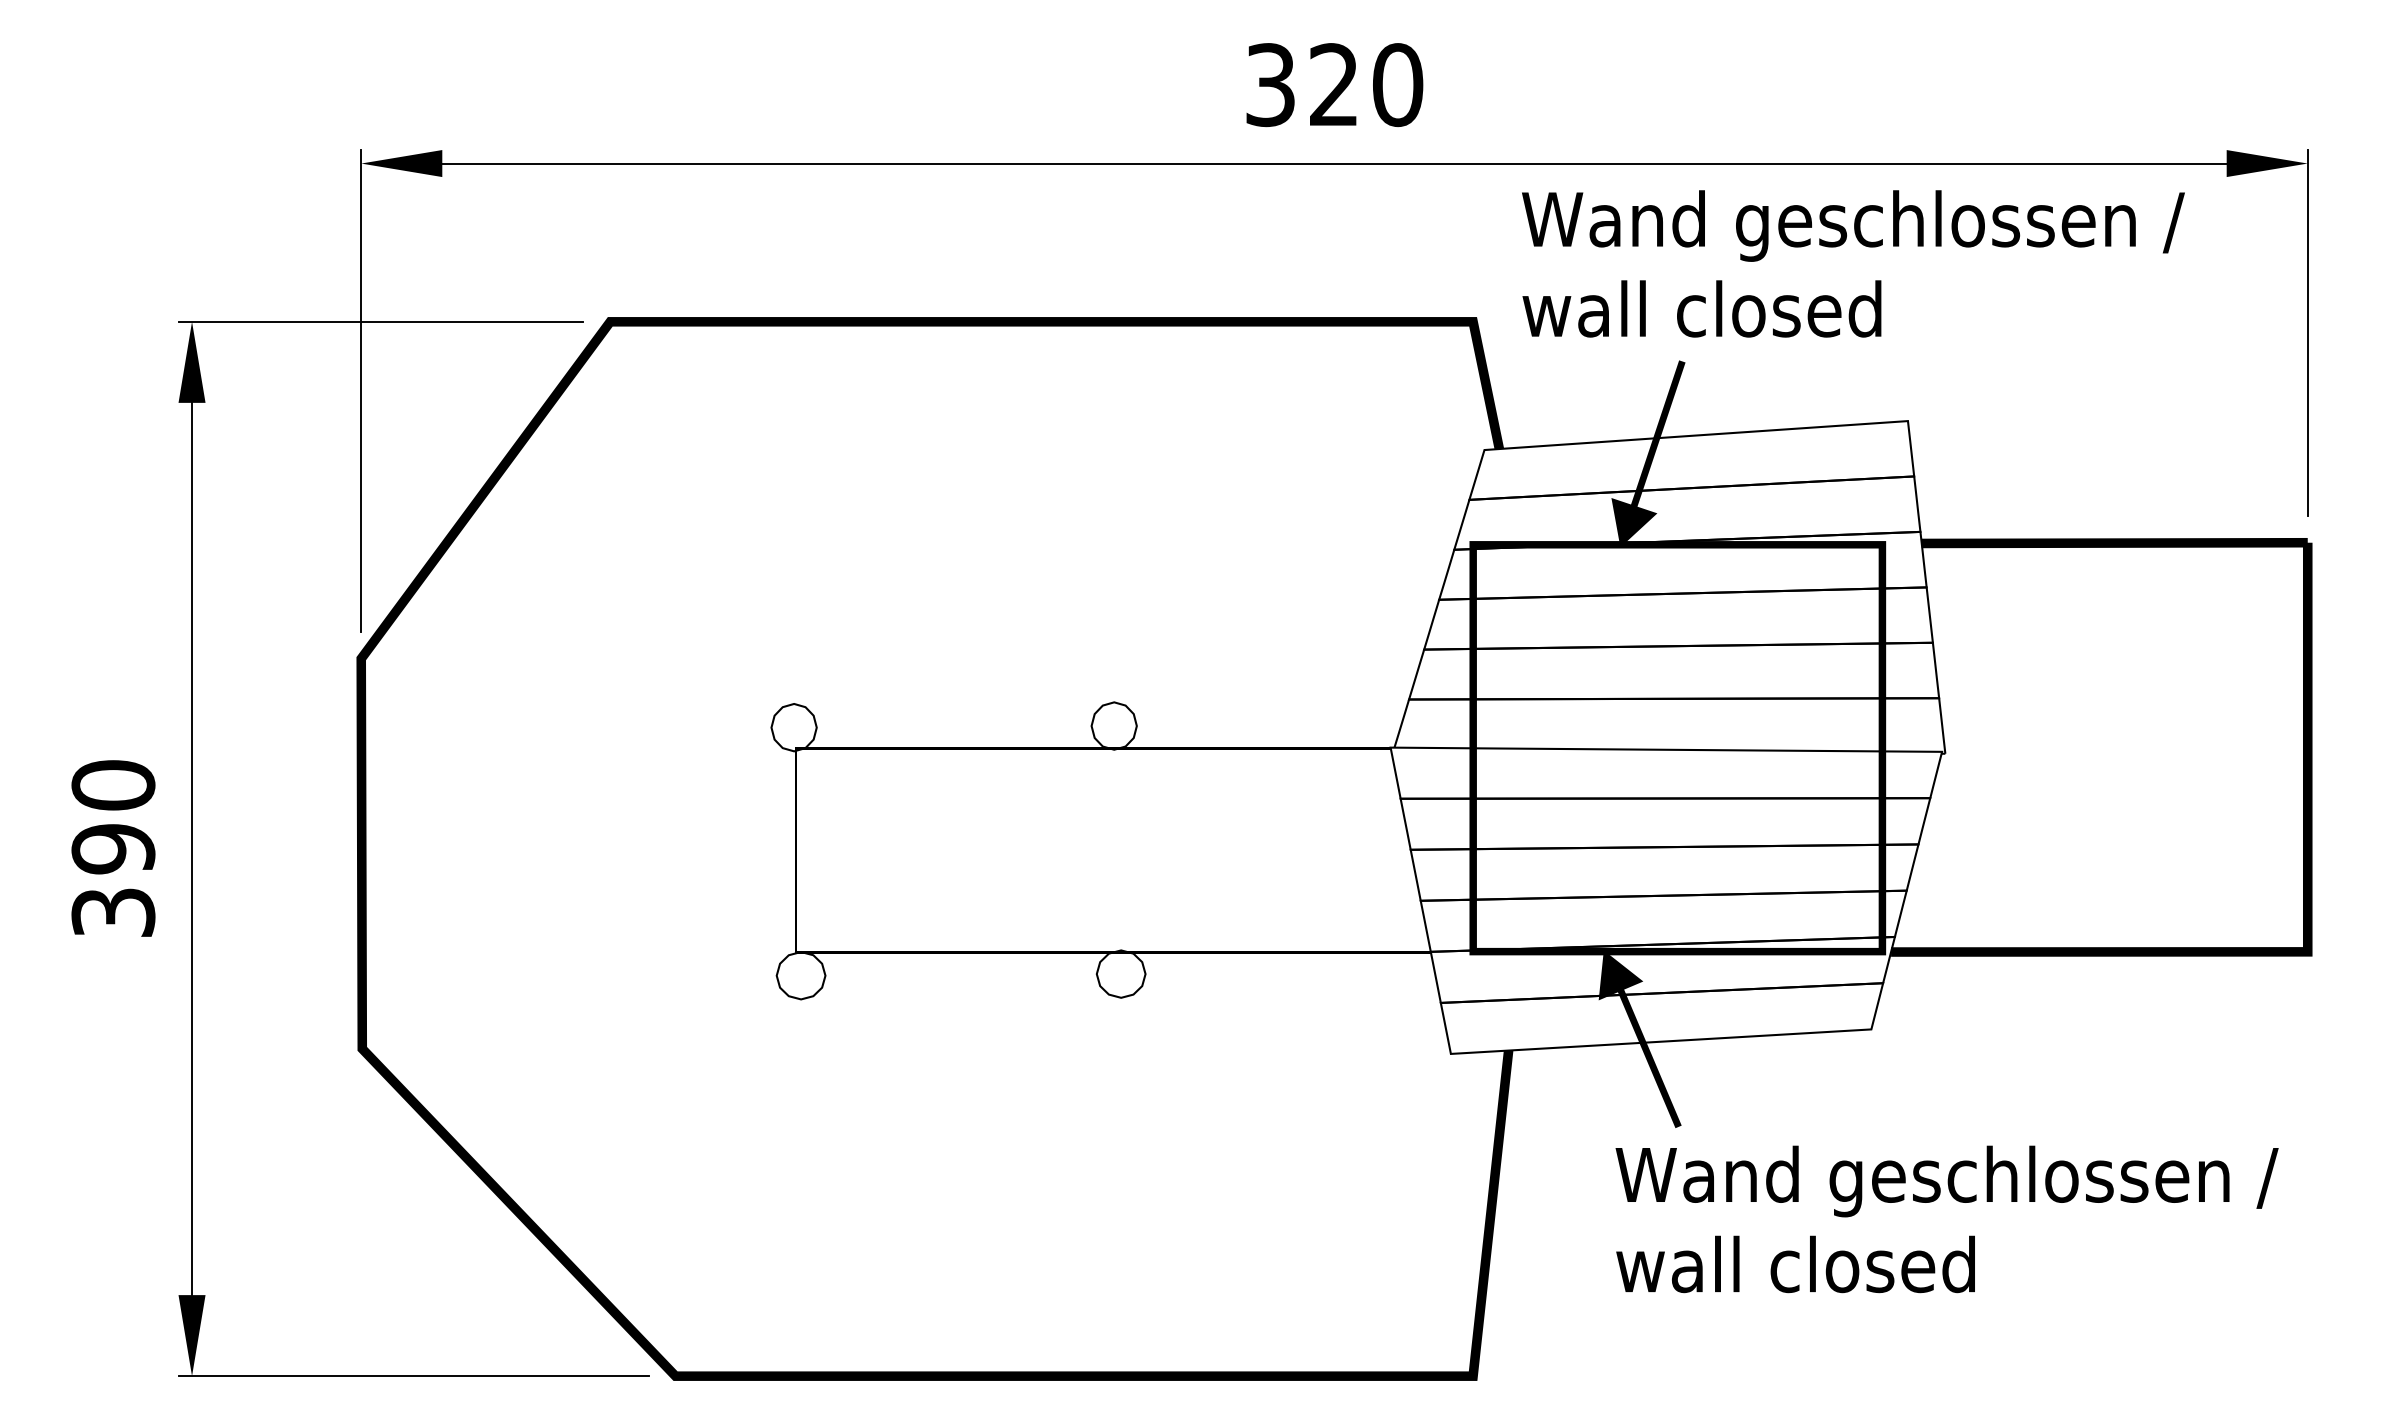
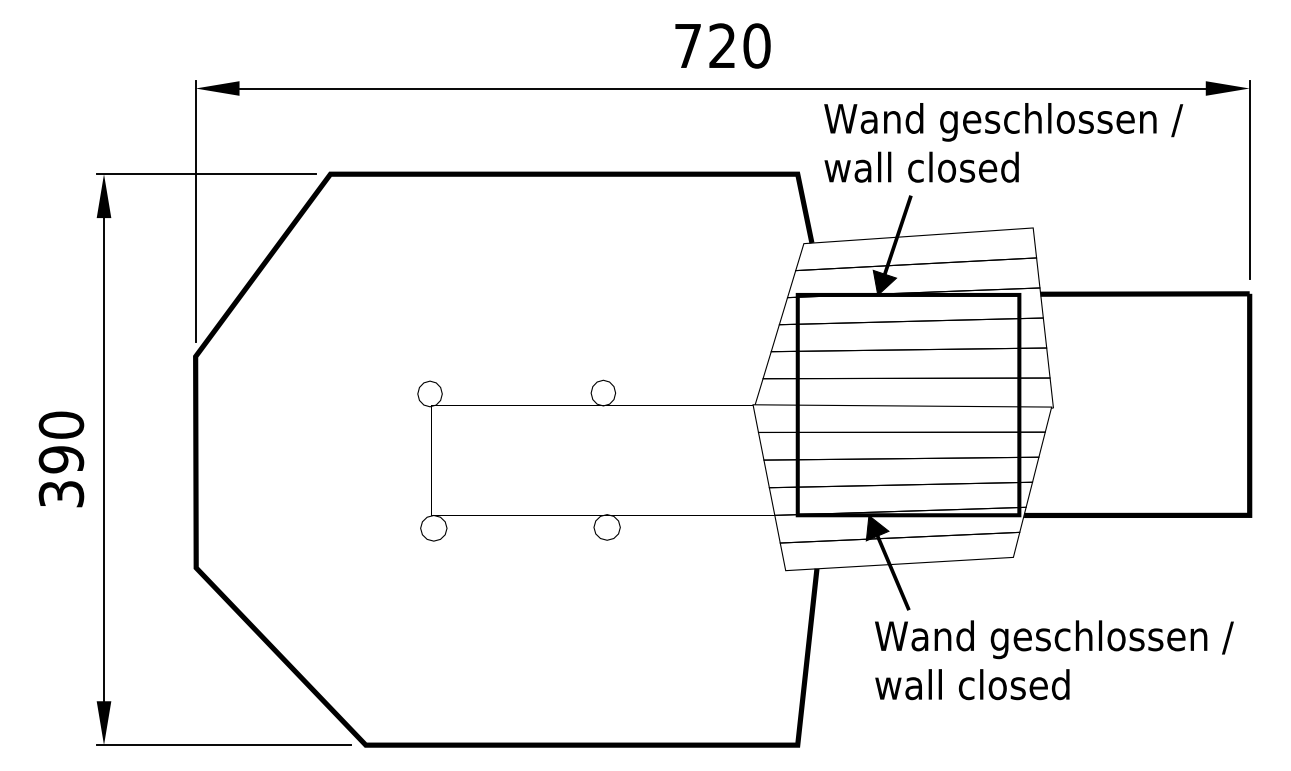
text: (1269, 84) -> (687, 45), 320 -> 720

